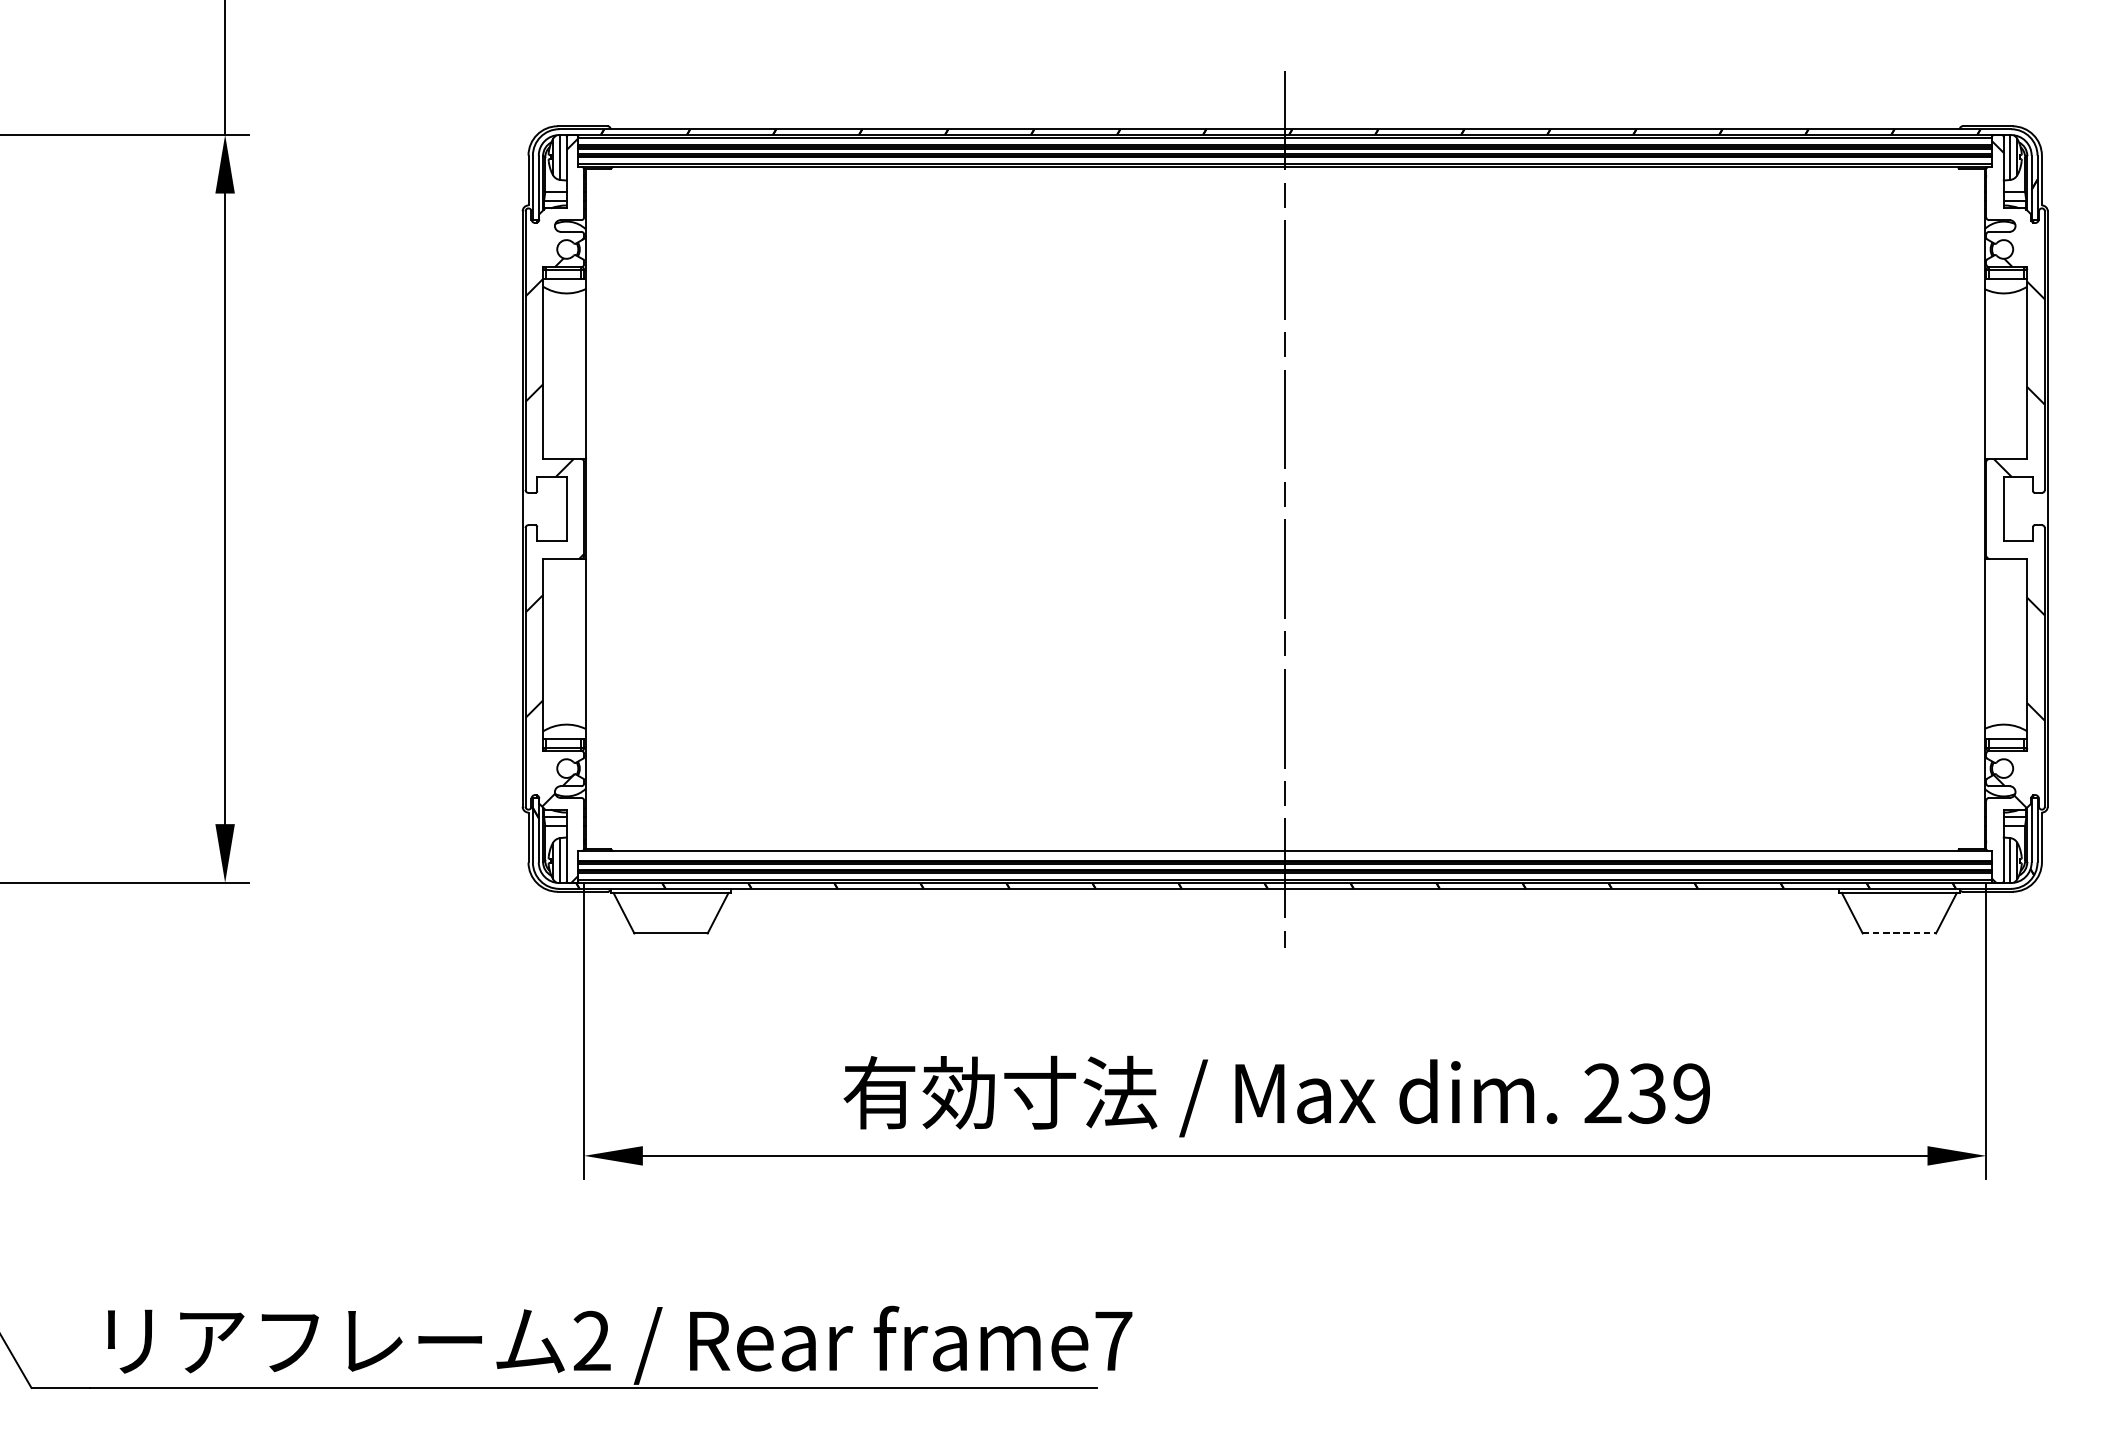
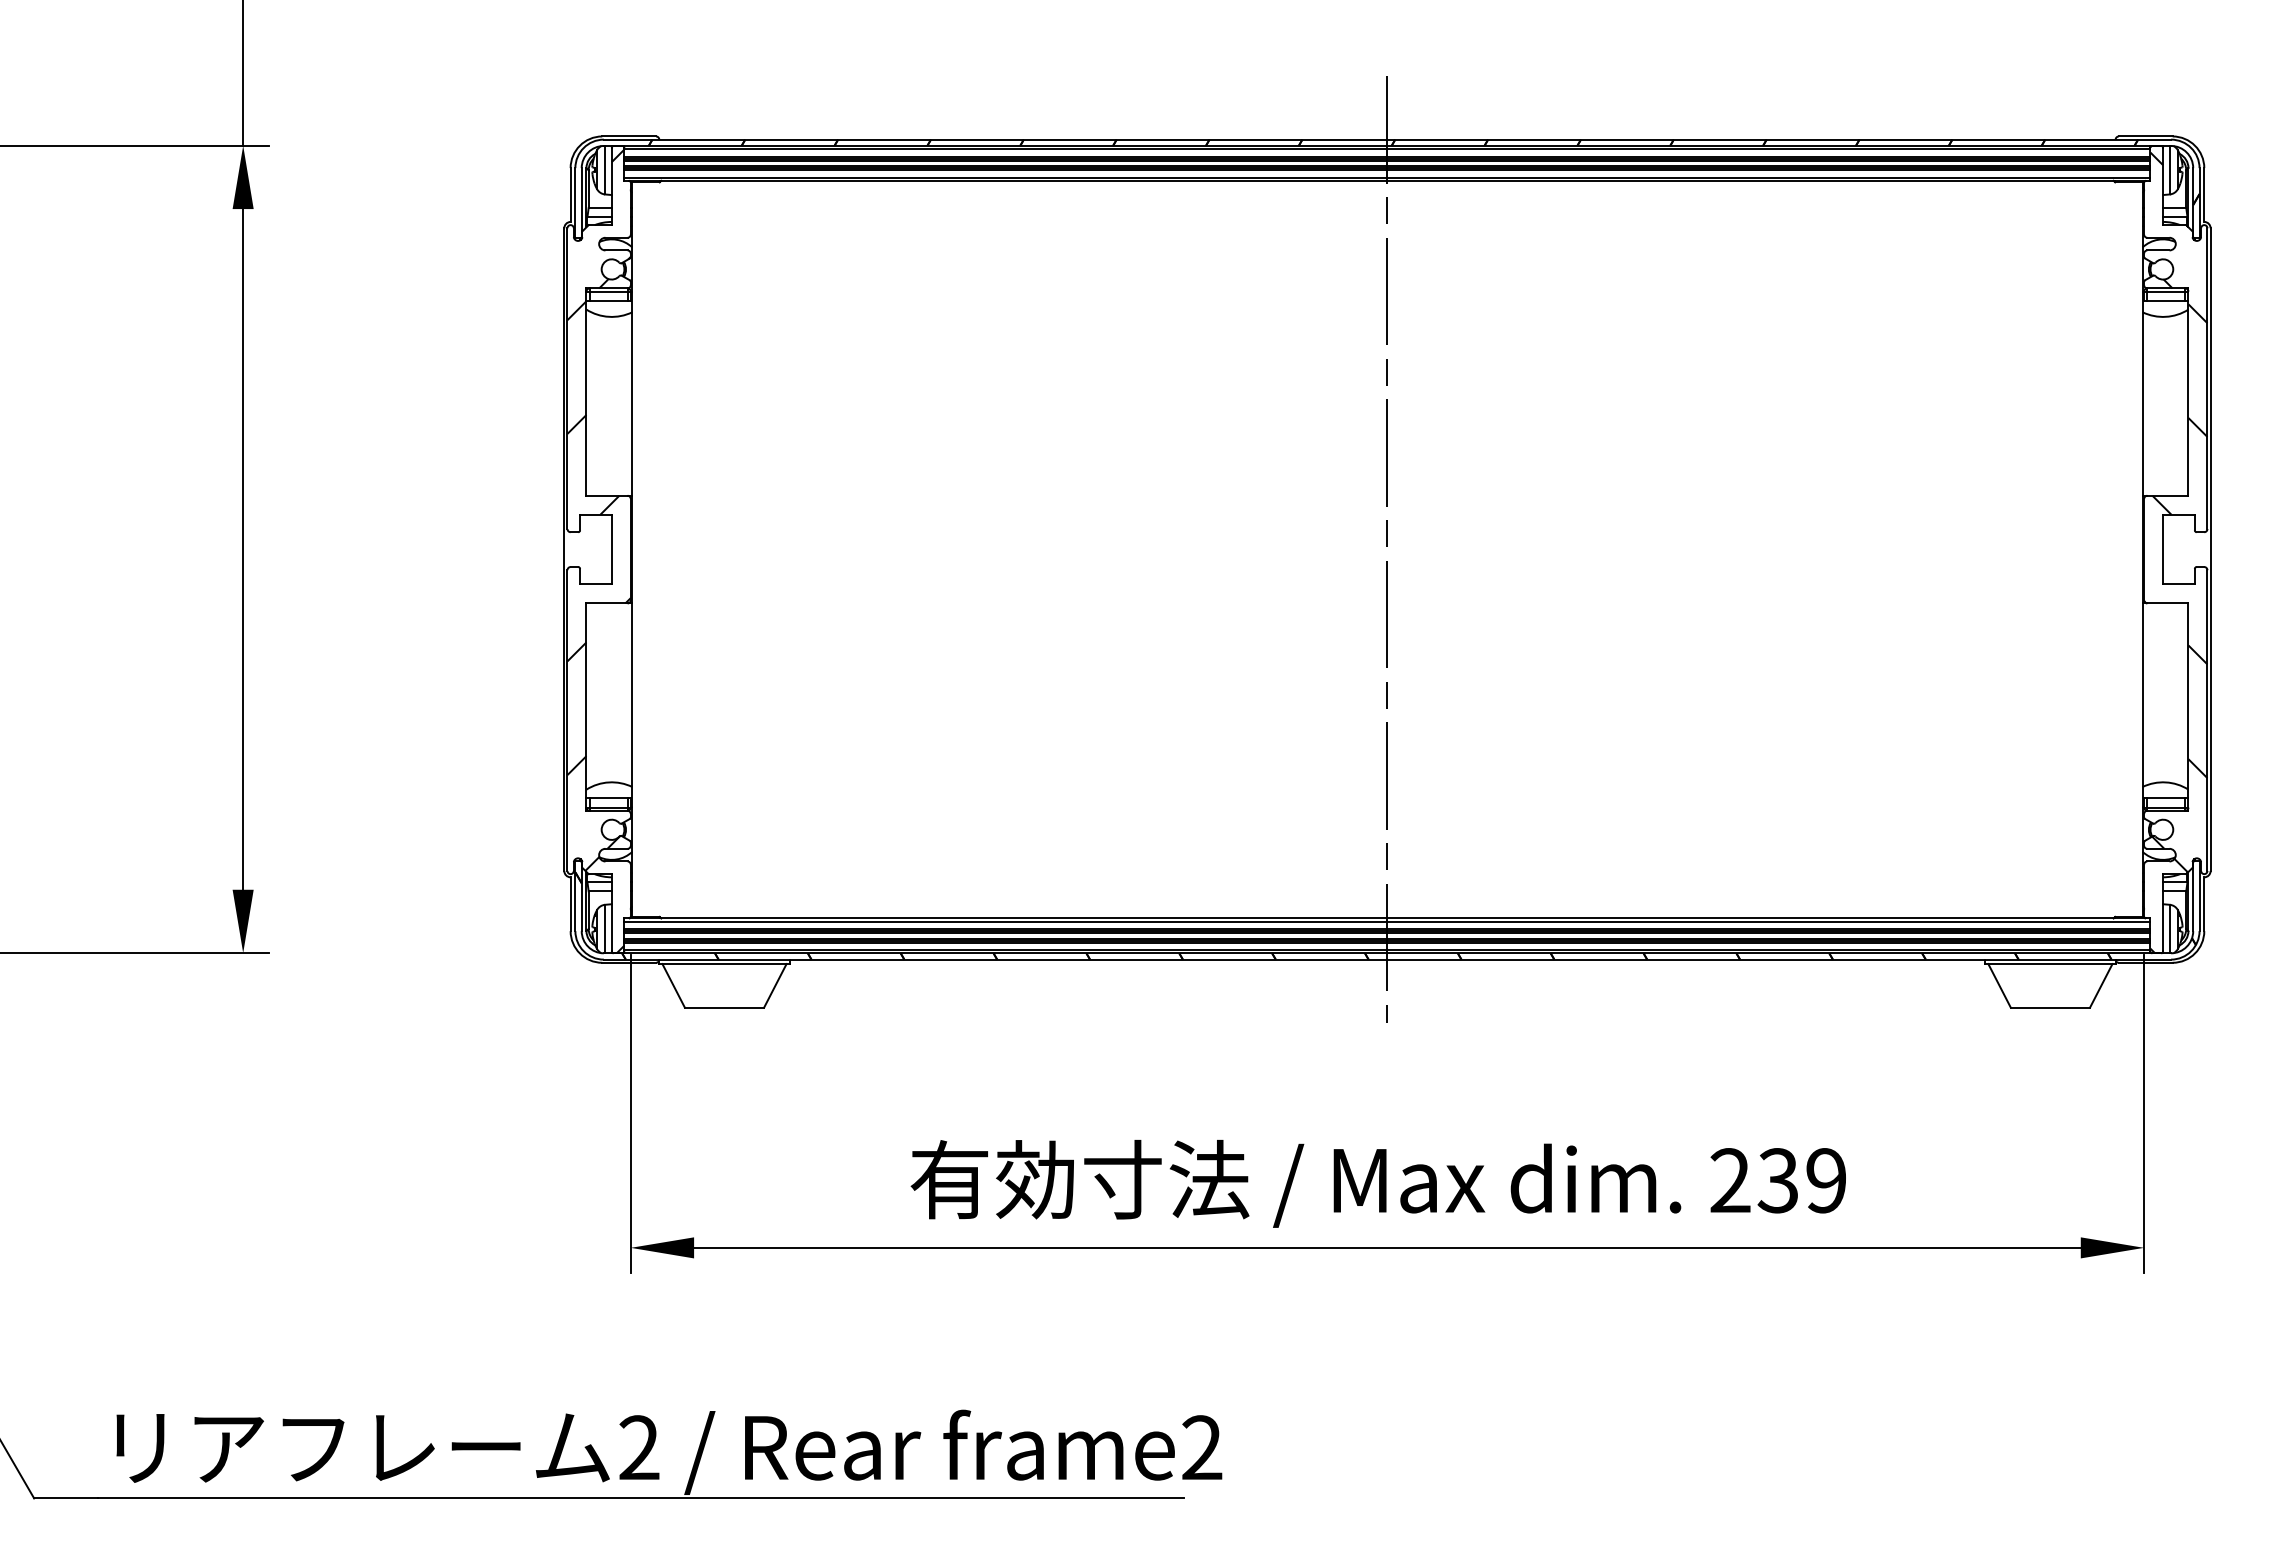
line: (1285, 853) -> (1387, 921), added
line: (1899, 933) -> (2050, 1007), dashed -> solid
text: (1113, 1340) -> (1202, 1447), frame7 -> frame2

